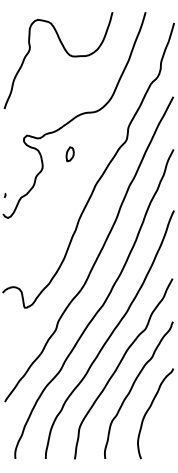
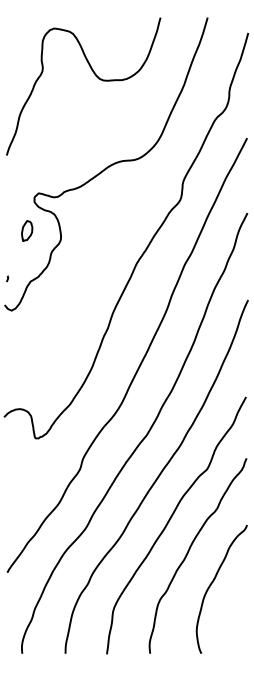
part: (70, 153) -> (27, 230), moved

